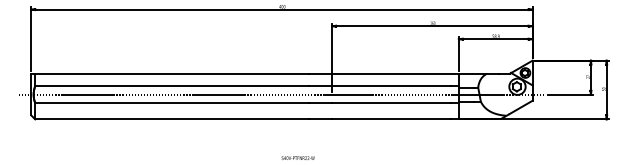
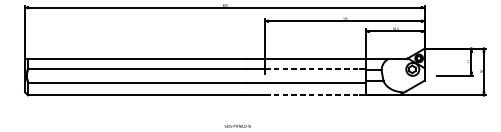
line: (392, 86) -> (313, 69), solid -> dashed
line: (281, 94) -> (224, 75), removed
line: (392, 119) -> (313, 95), solid -> dashed

